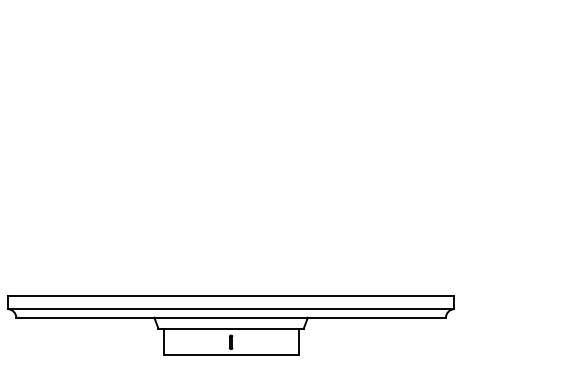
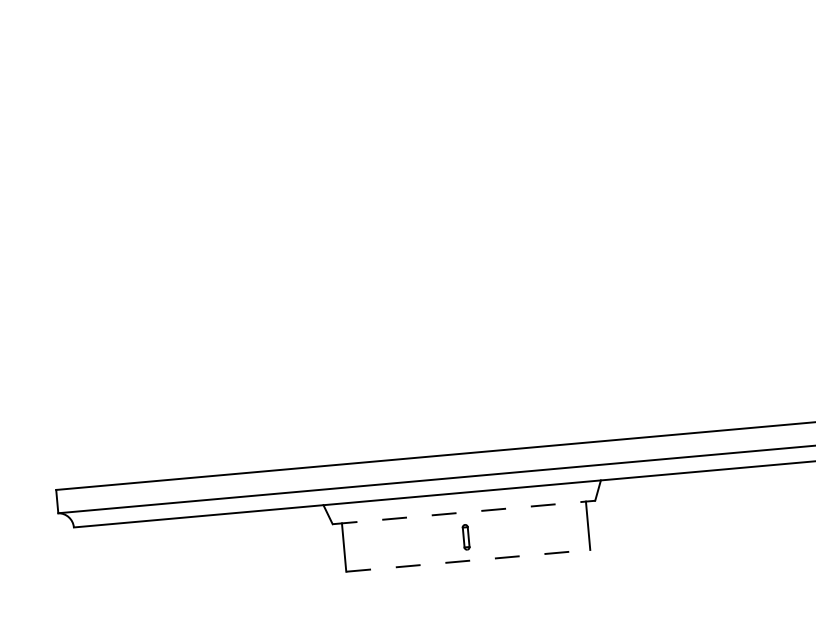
line: (231, 328) -> (464, 512), solid -> dashed
line: (231, 355) -> (468, 560), solid -> dashed

